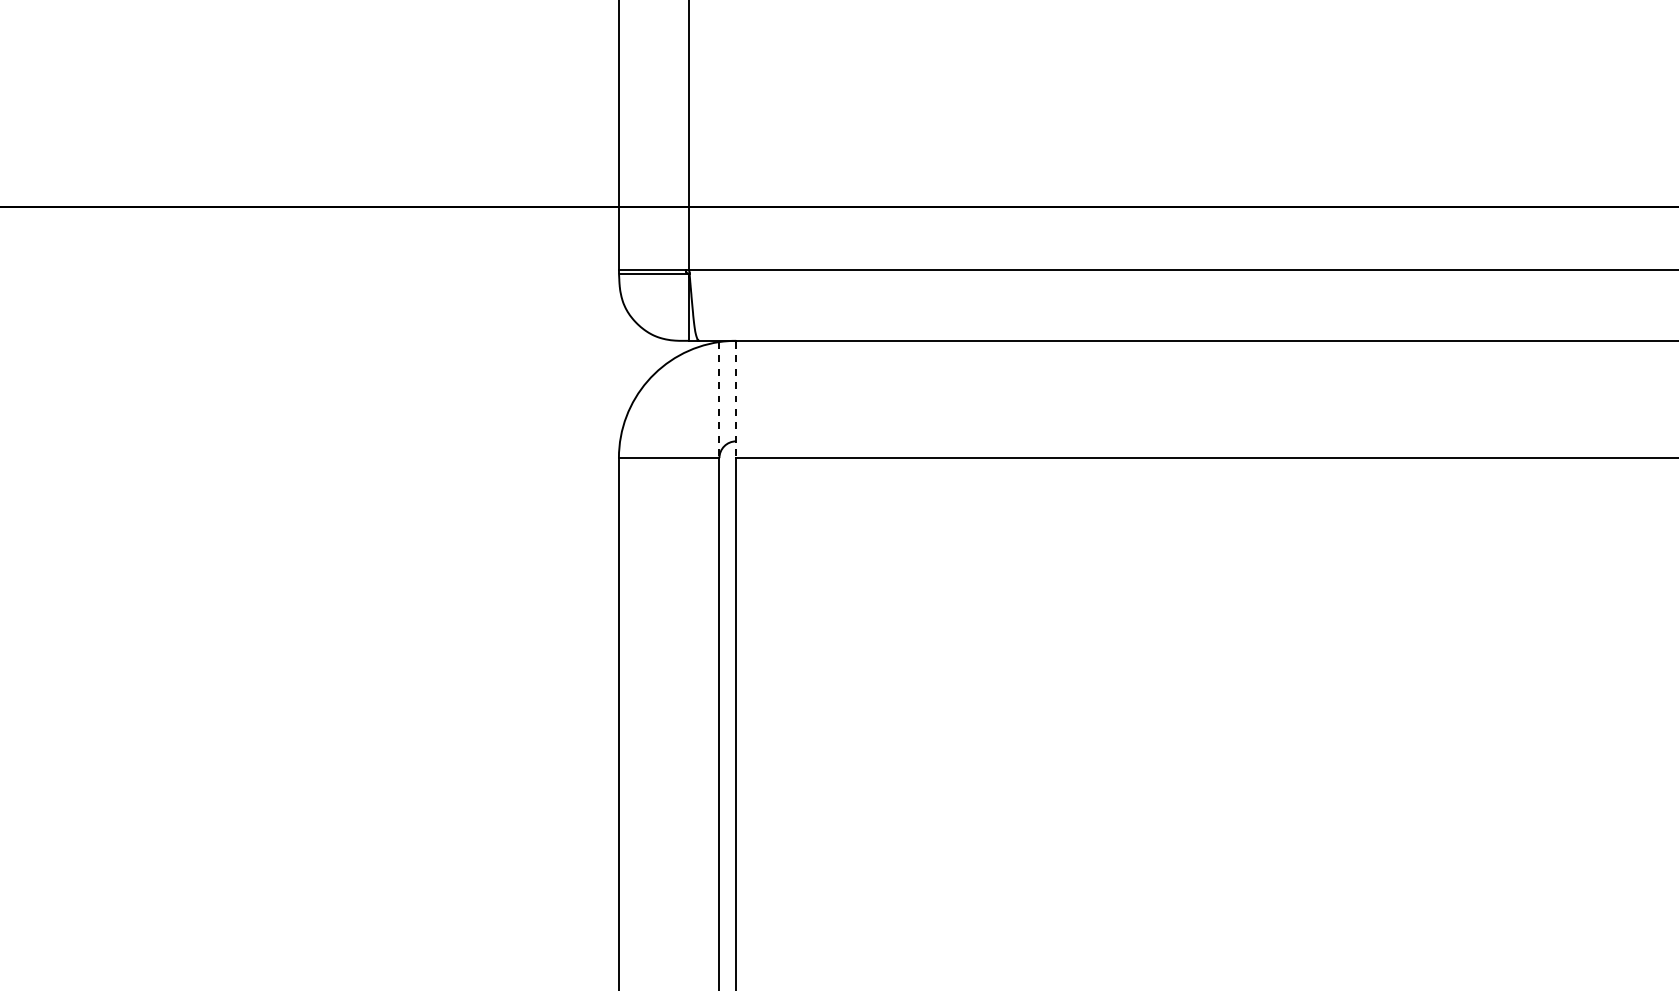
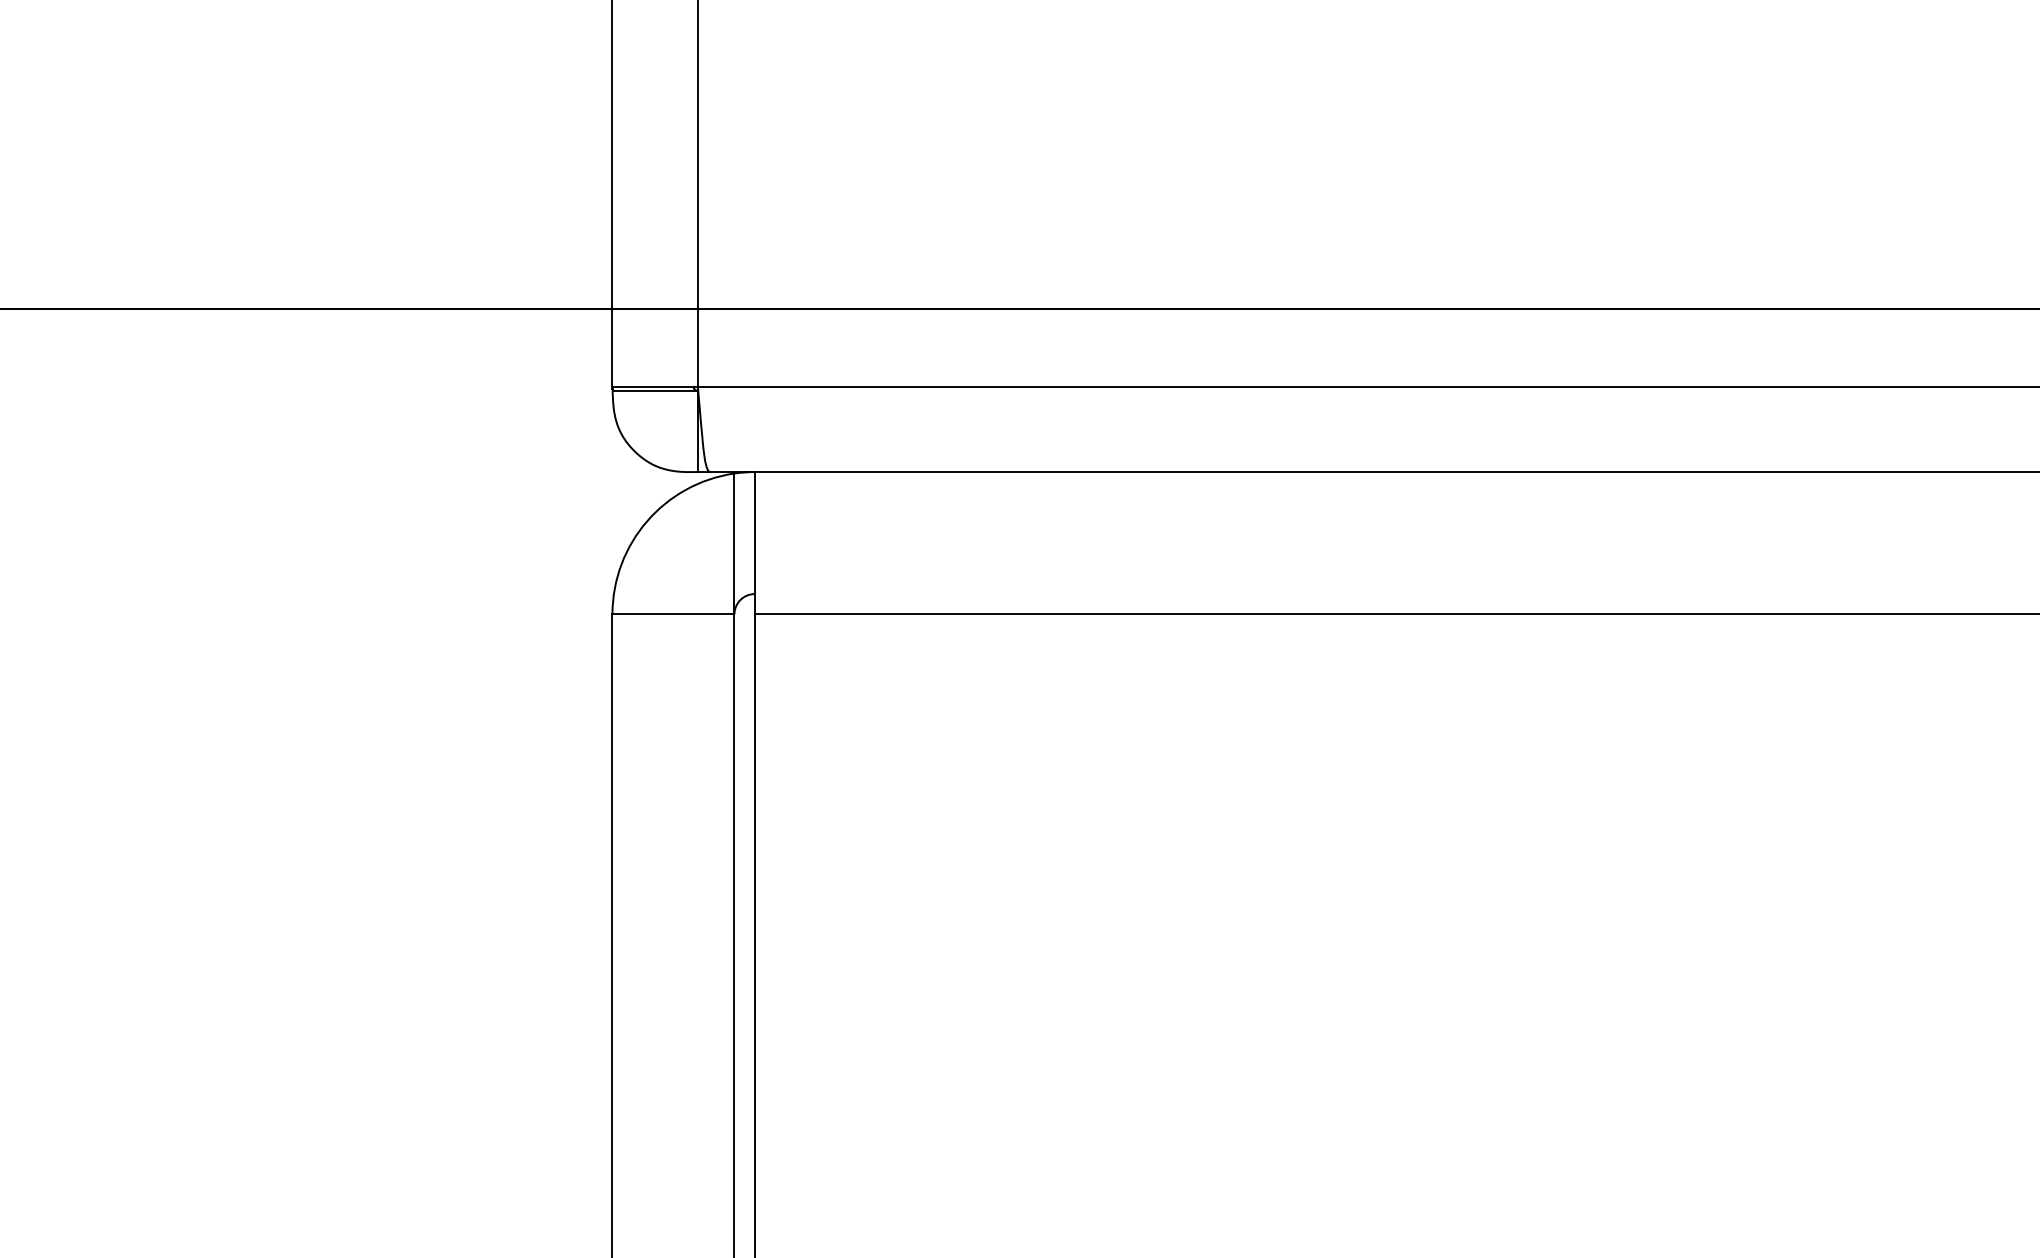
line: (719, 400) -> (734, 544), dashed -> solid
line: (735, 400) -> (754, 544), dashed -> solid

